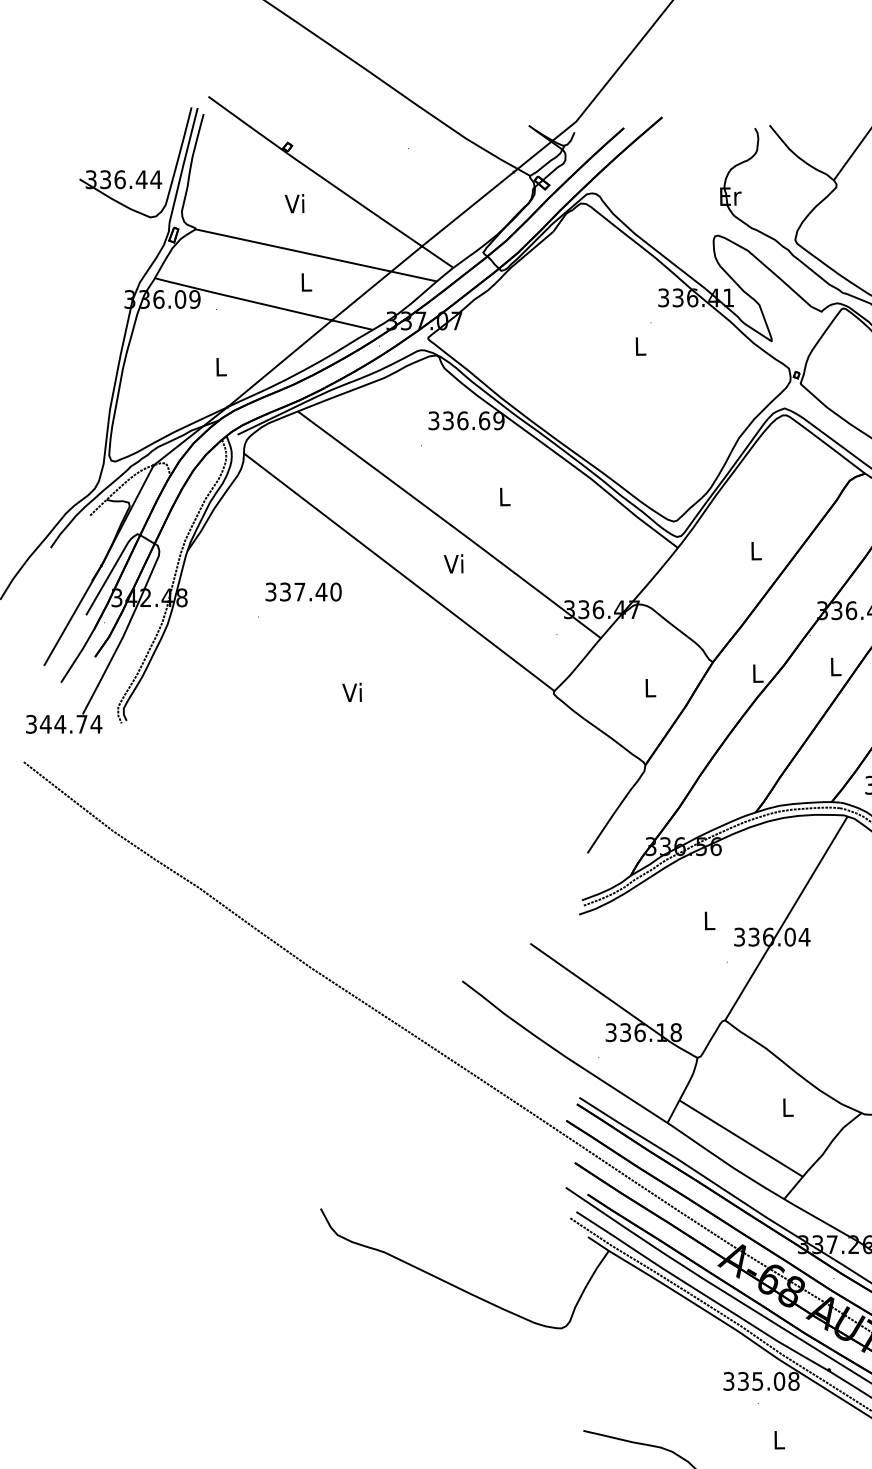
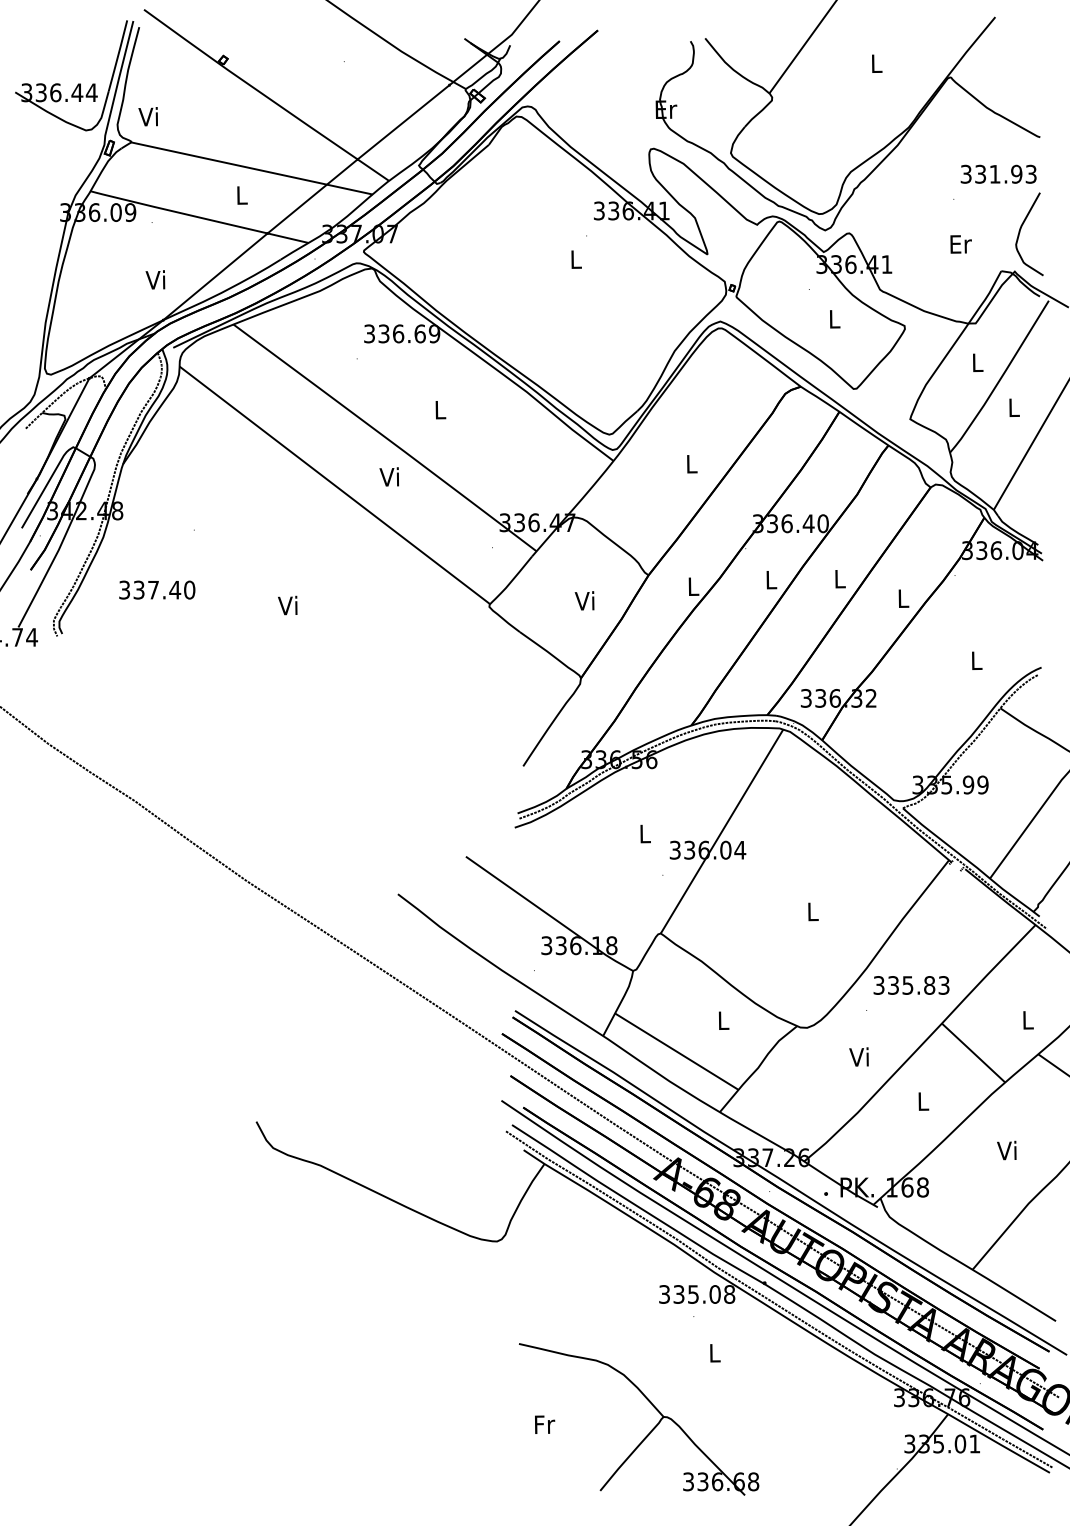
text: (293, 203) -> (147, 116), moved
text: (219, 366) -> (155, 279), L -> Vi
text: (303, 591) -> (157, 589), moved
text: (648, 687) -> (584, 600), L -> Vi

